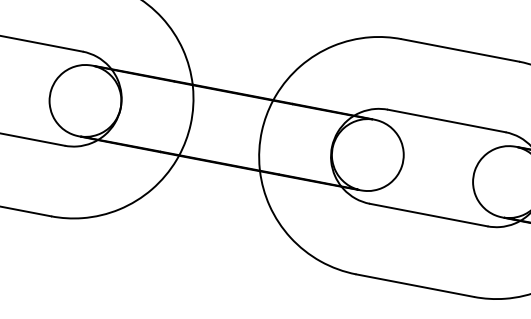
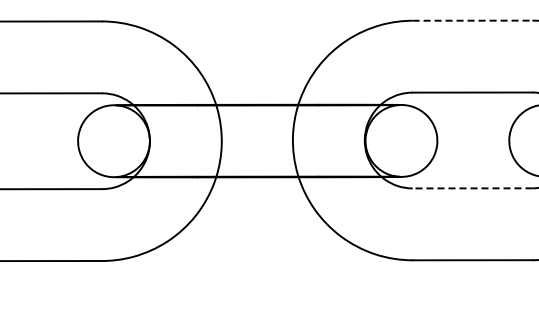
line: (460, 50) -> (472, 20), solid -> dashed
line: (428, 215) -> (472, 188), solid -> dashed

